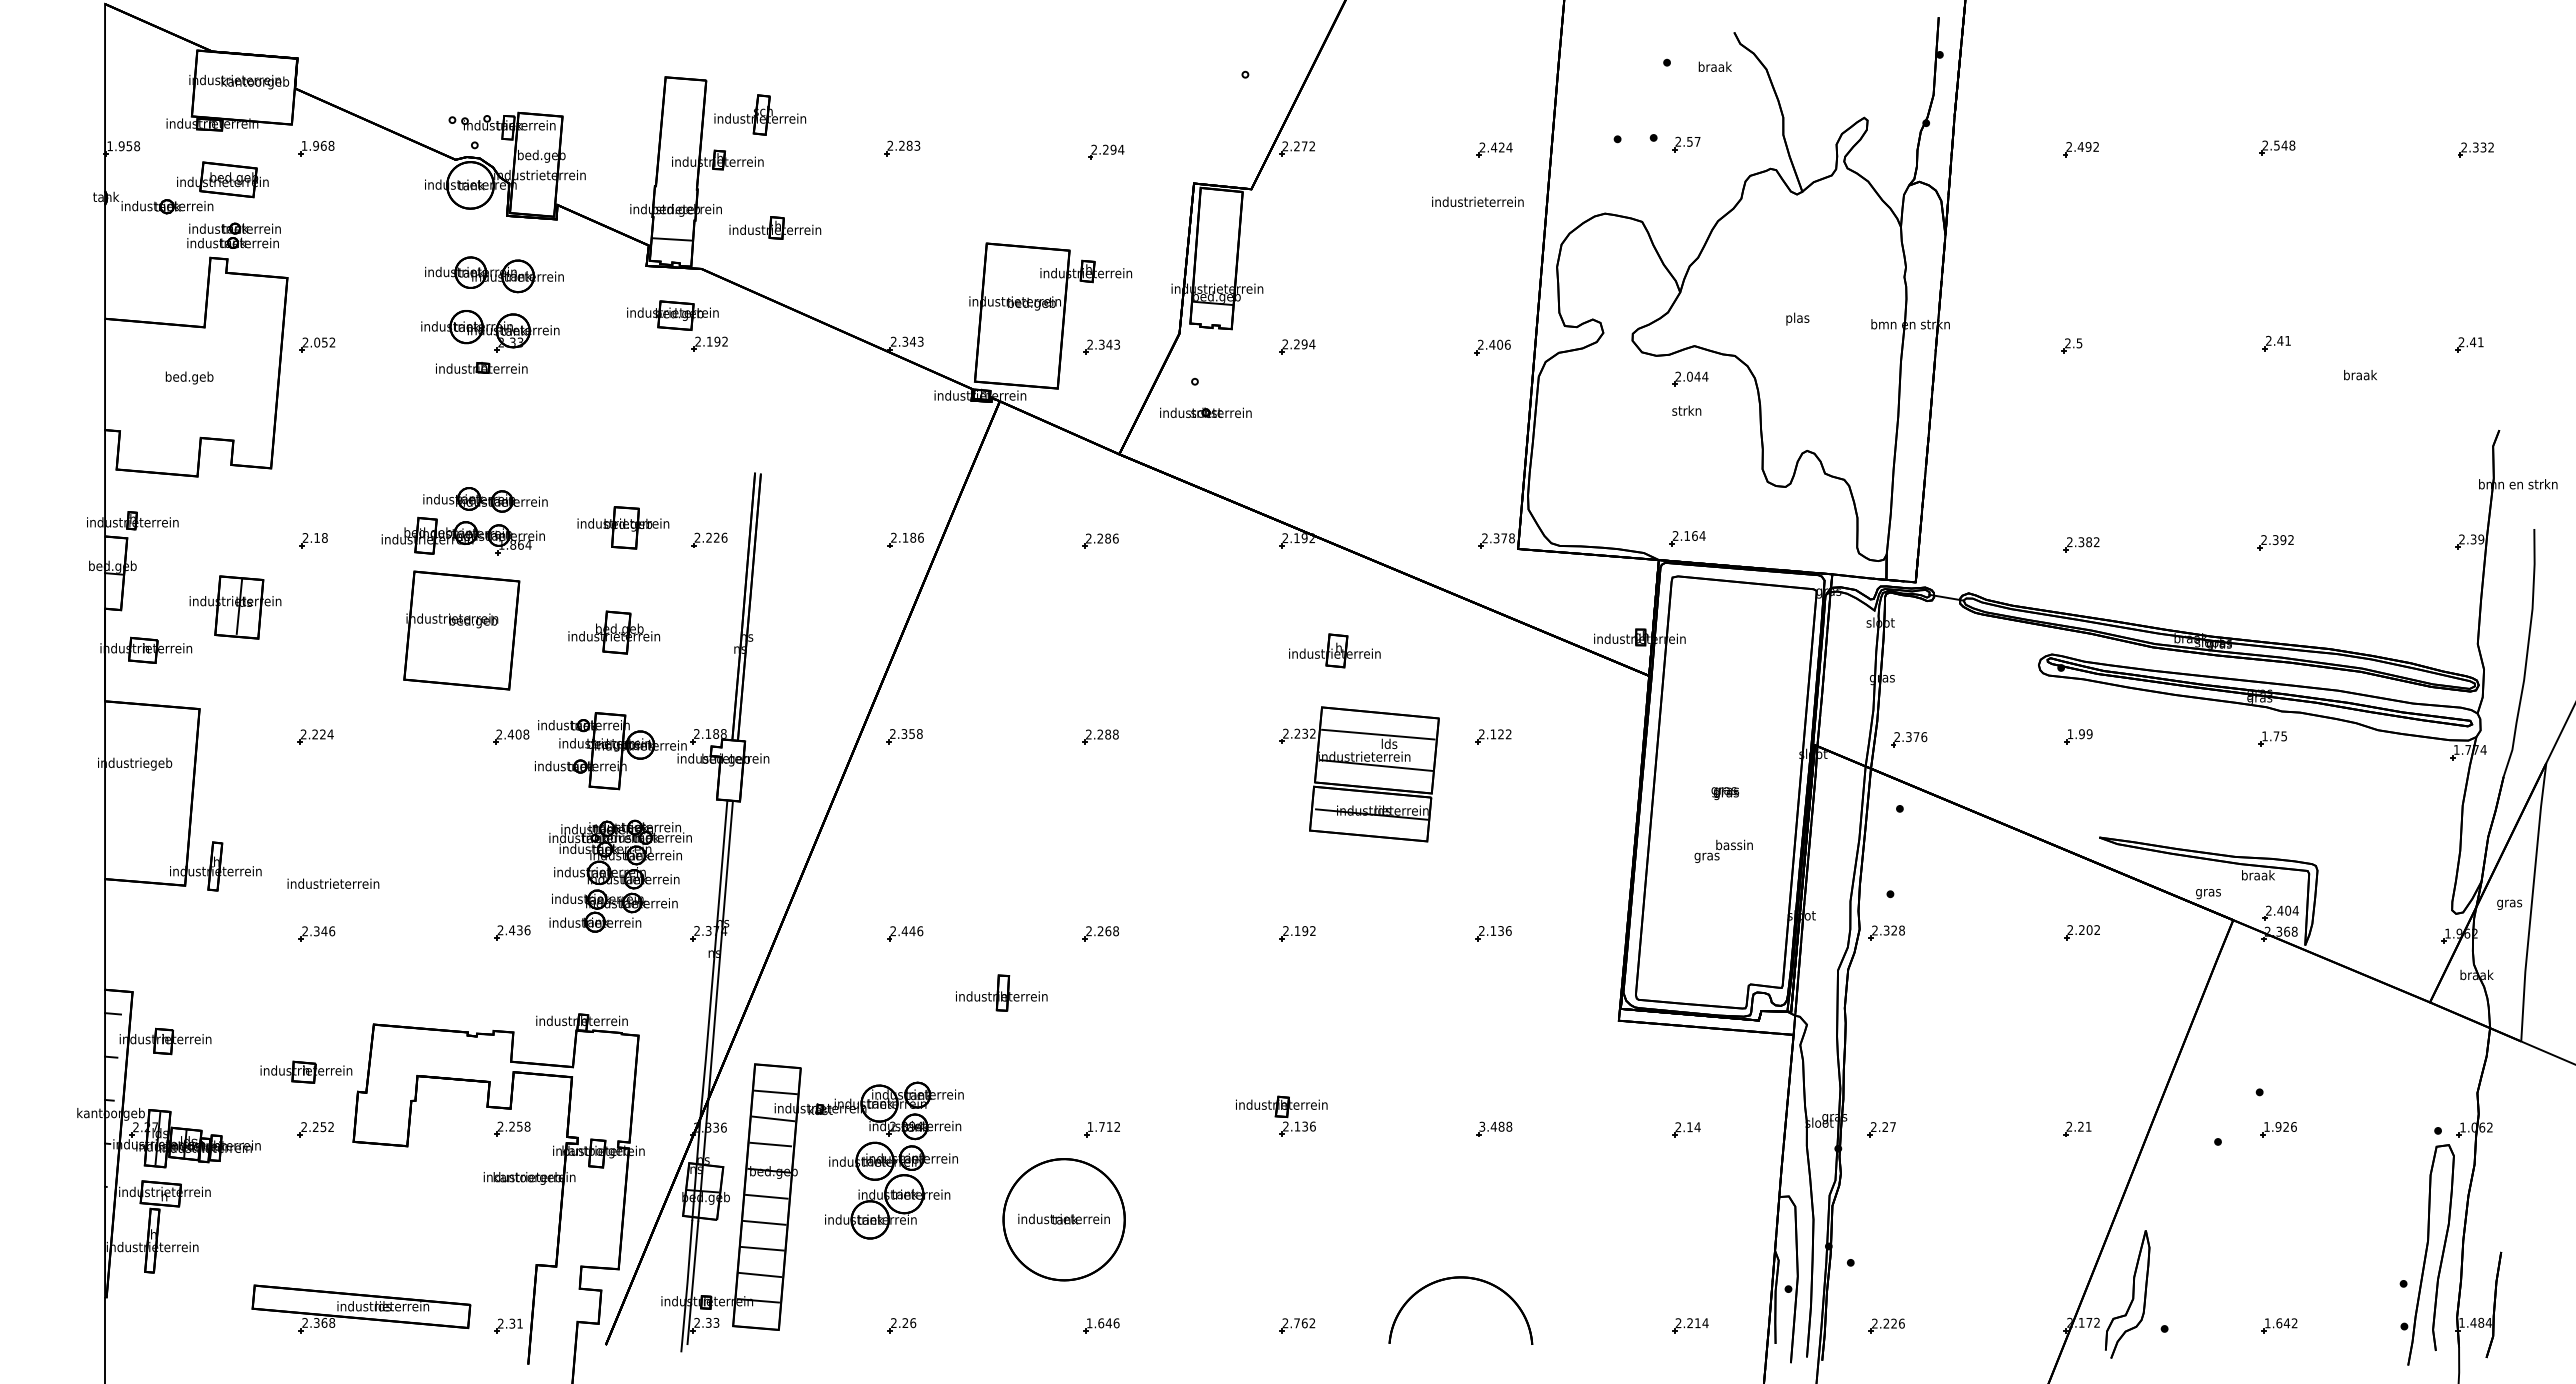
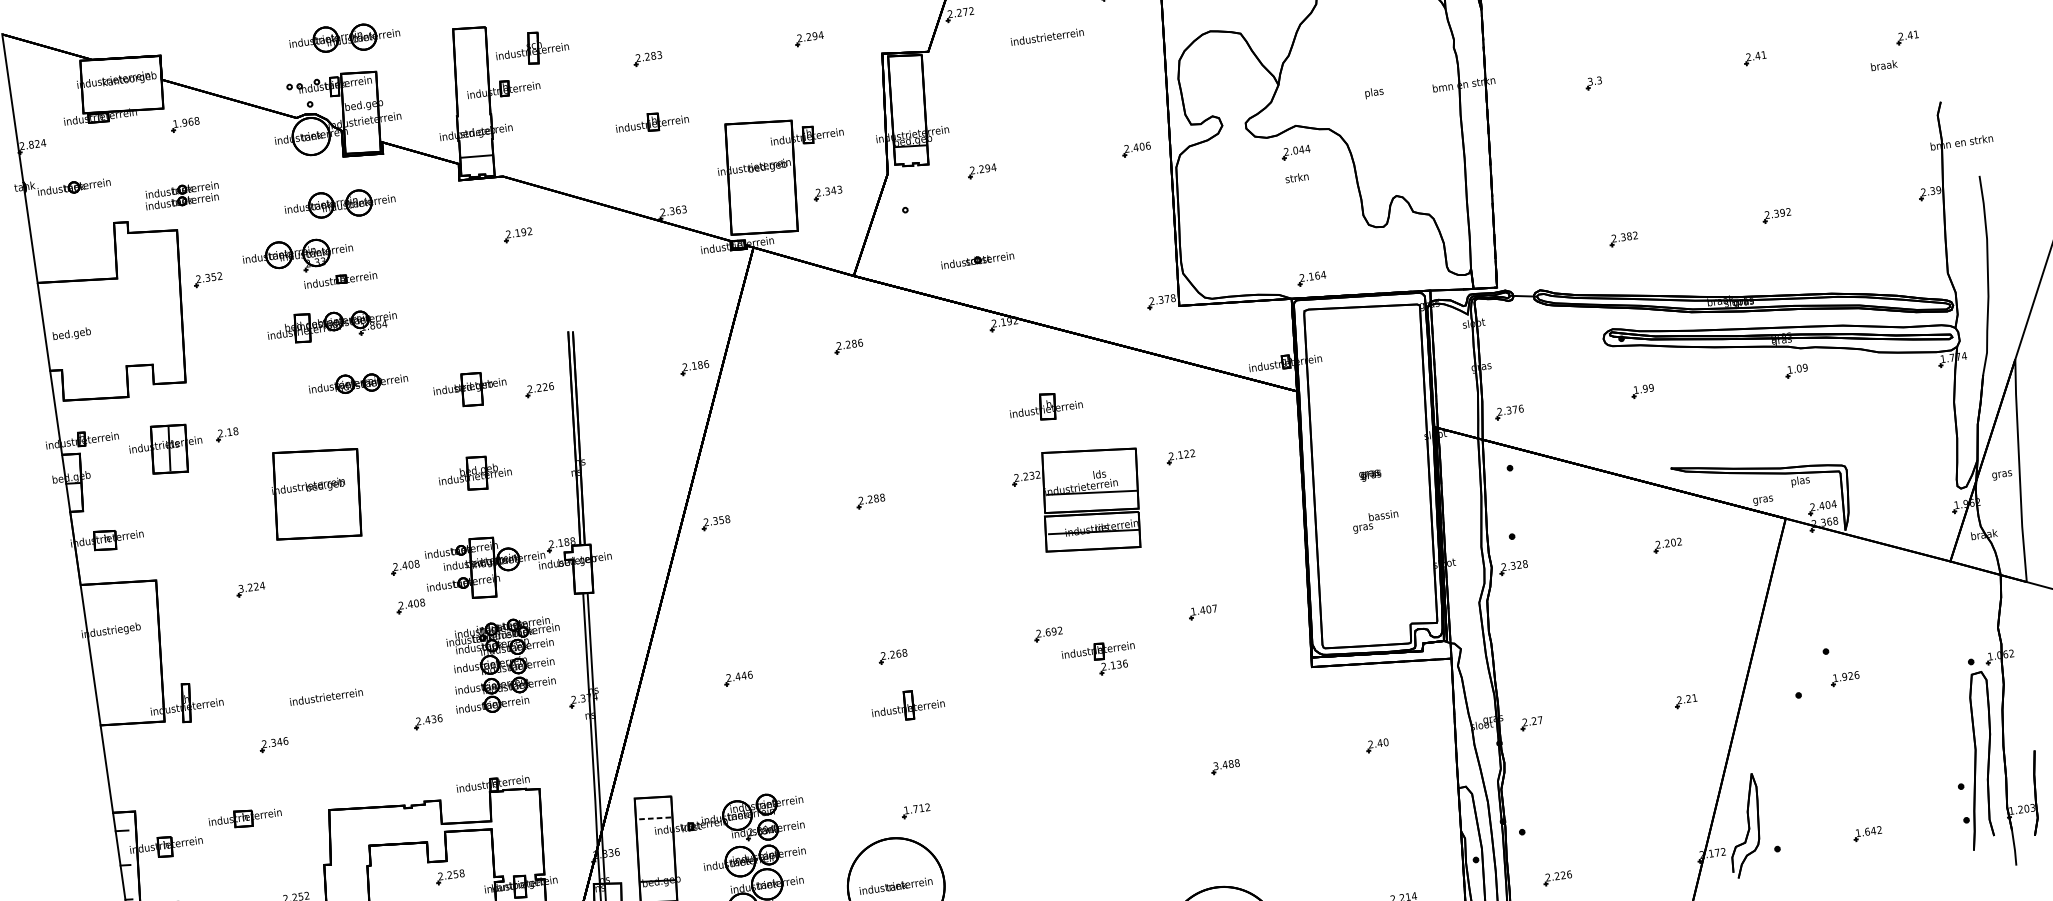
part: (529, 69) -> (344, 38), added
text: (123, 146) -> (32, 144), 1.958 -> 2.824
part: (222, 179) -> (114, 159), removed
text: (1477, 201) -> (1047, 36), moved
part: (775, 227) -> (652, 121), moved
part: (233, 235) -> (181, 195), moved
part: (672, 315) -> (485, 216), removed
part: (490, 331) -> (298, 256), moved
text: (912, 341) -> (677, 210), 2.343 -> 2.363
text: (317, 342) -> (208, 277), 2.052 -> 2.352
text: (2073, 343) -> (1594, 81), 2.5 -> 3.3
text: (2360, 375) -> (1884, 65), moved
text: (189, 377) -> (71, 334), moved
part: (1205, 412) -> (977, 260), moved
part: (462, 535) -> (331, 323), moved
part: (235, 607) -> (166, 449), moved
part: (461, 630) -> (317, 494), moved
text: (303, 734) -> (241, 588), 2.224 -> 3.224
line: (1378, 734) -> (1089, 468), removed
text: (2280, 736) -> (1802, 368), 1.75 -> 1.09
part: (511, 785) -> (411, 605), added
text: (2258, 876) -> (1800, 481), braak -> plas
text: (333, 883) -> (326, 696), moved
text: (1495, 930) -> (1204, 609), 2.136 -> 1.407
text: (1297, 931) -> (1048, 632), 2.192 -> 2.692
part: (1001, 992) -> (907, 705), moved
part: (306, 1071) -> (245, 817), moved
line: (775, 1092) -> (654, 818), solid -> dashed
part: (1281, 1115) -> (1099, 658), moved
line: (773, 1118) -> (655, 839), removed
text: (1693, 1127) -> (1382, 743), 2.14 -> 2.40
line: (770, 1144) -> (655, 860), removed
text: (2480, 1322) -> (2026, 808), 1.484 -> 1.203

